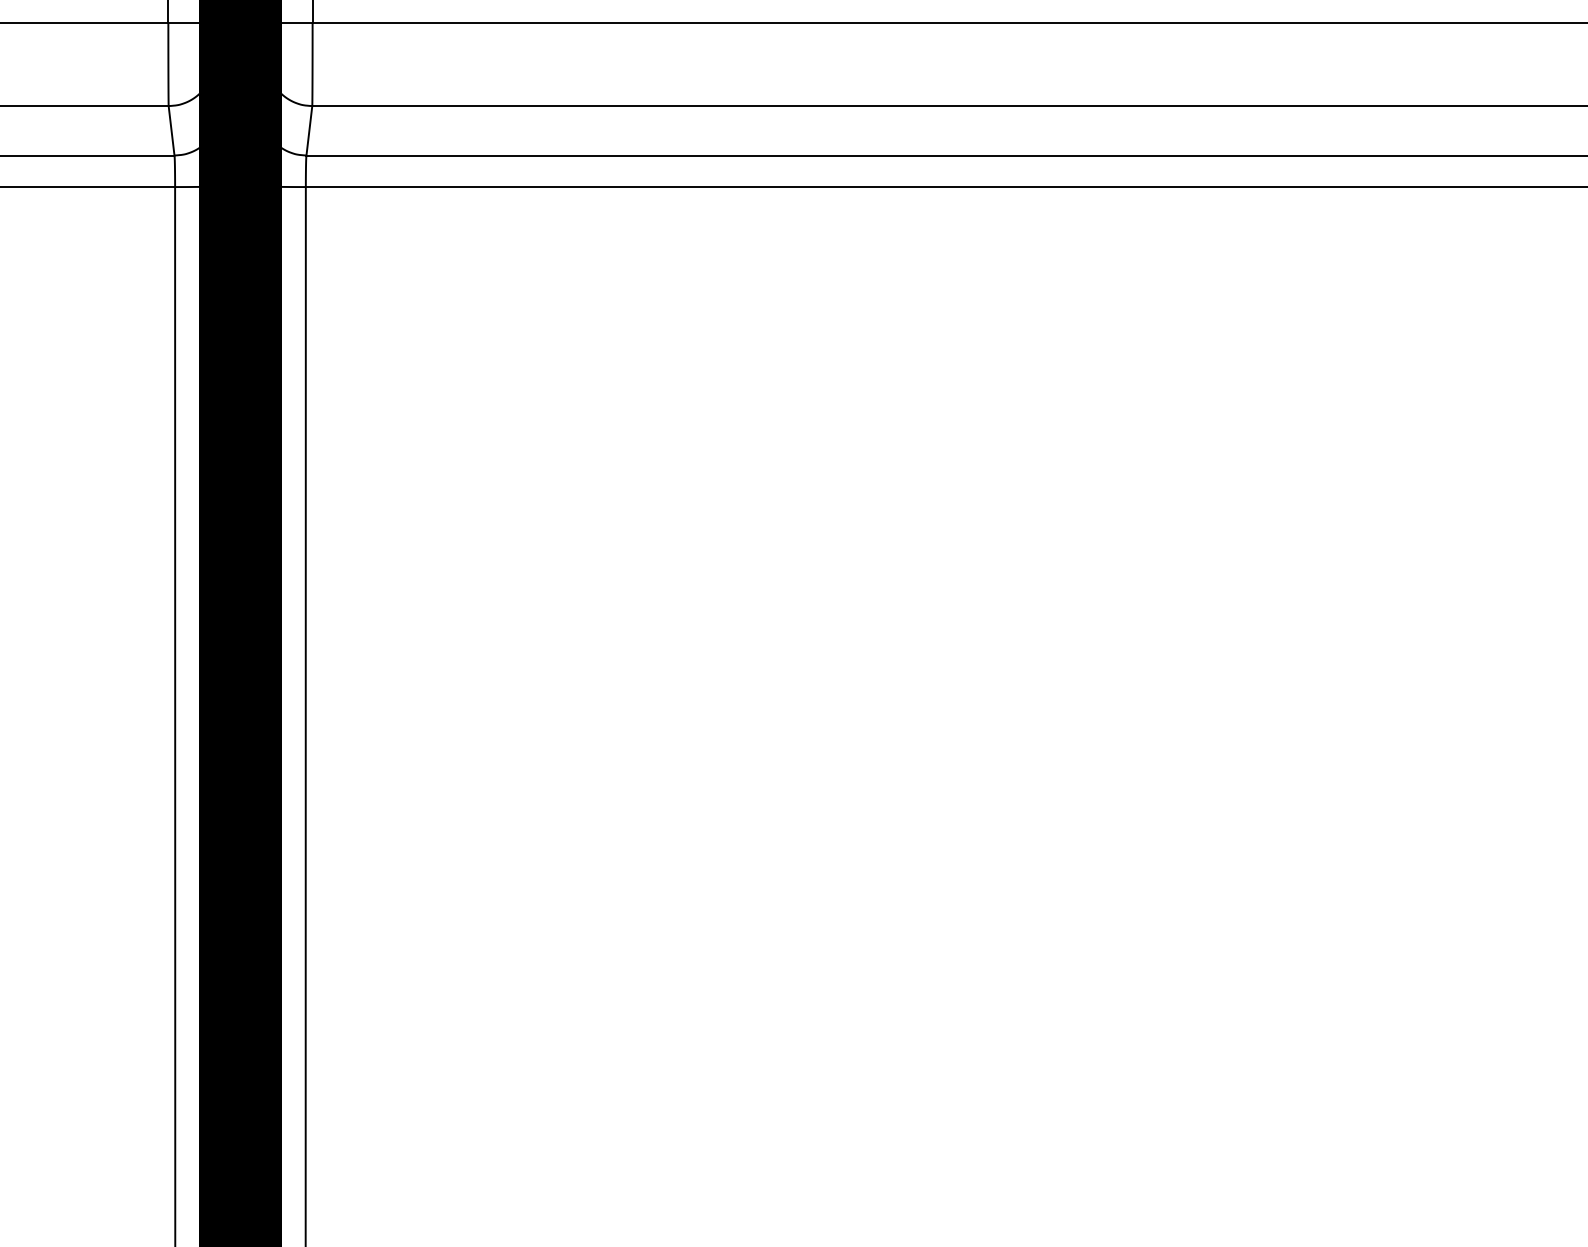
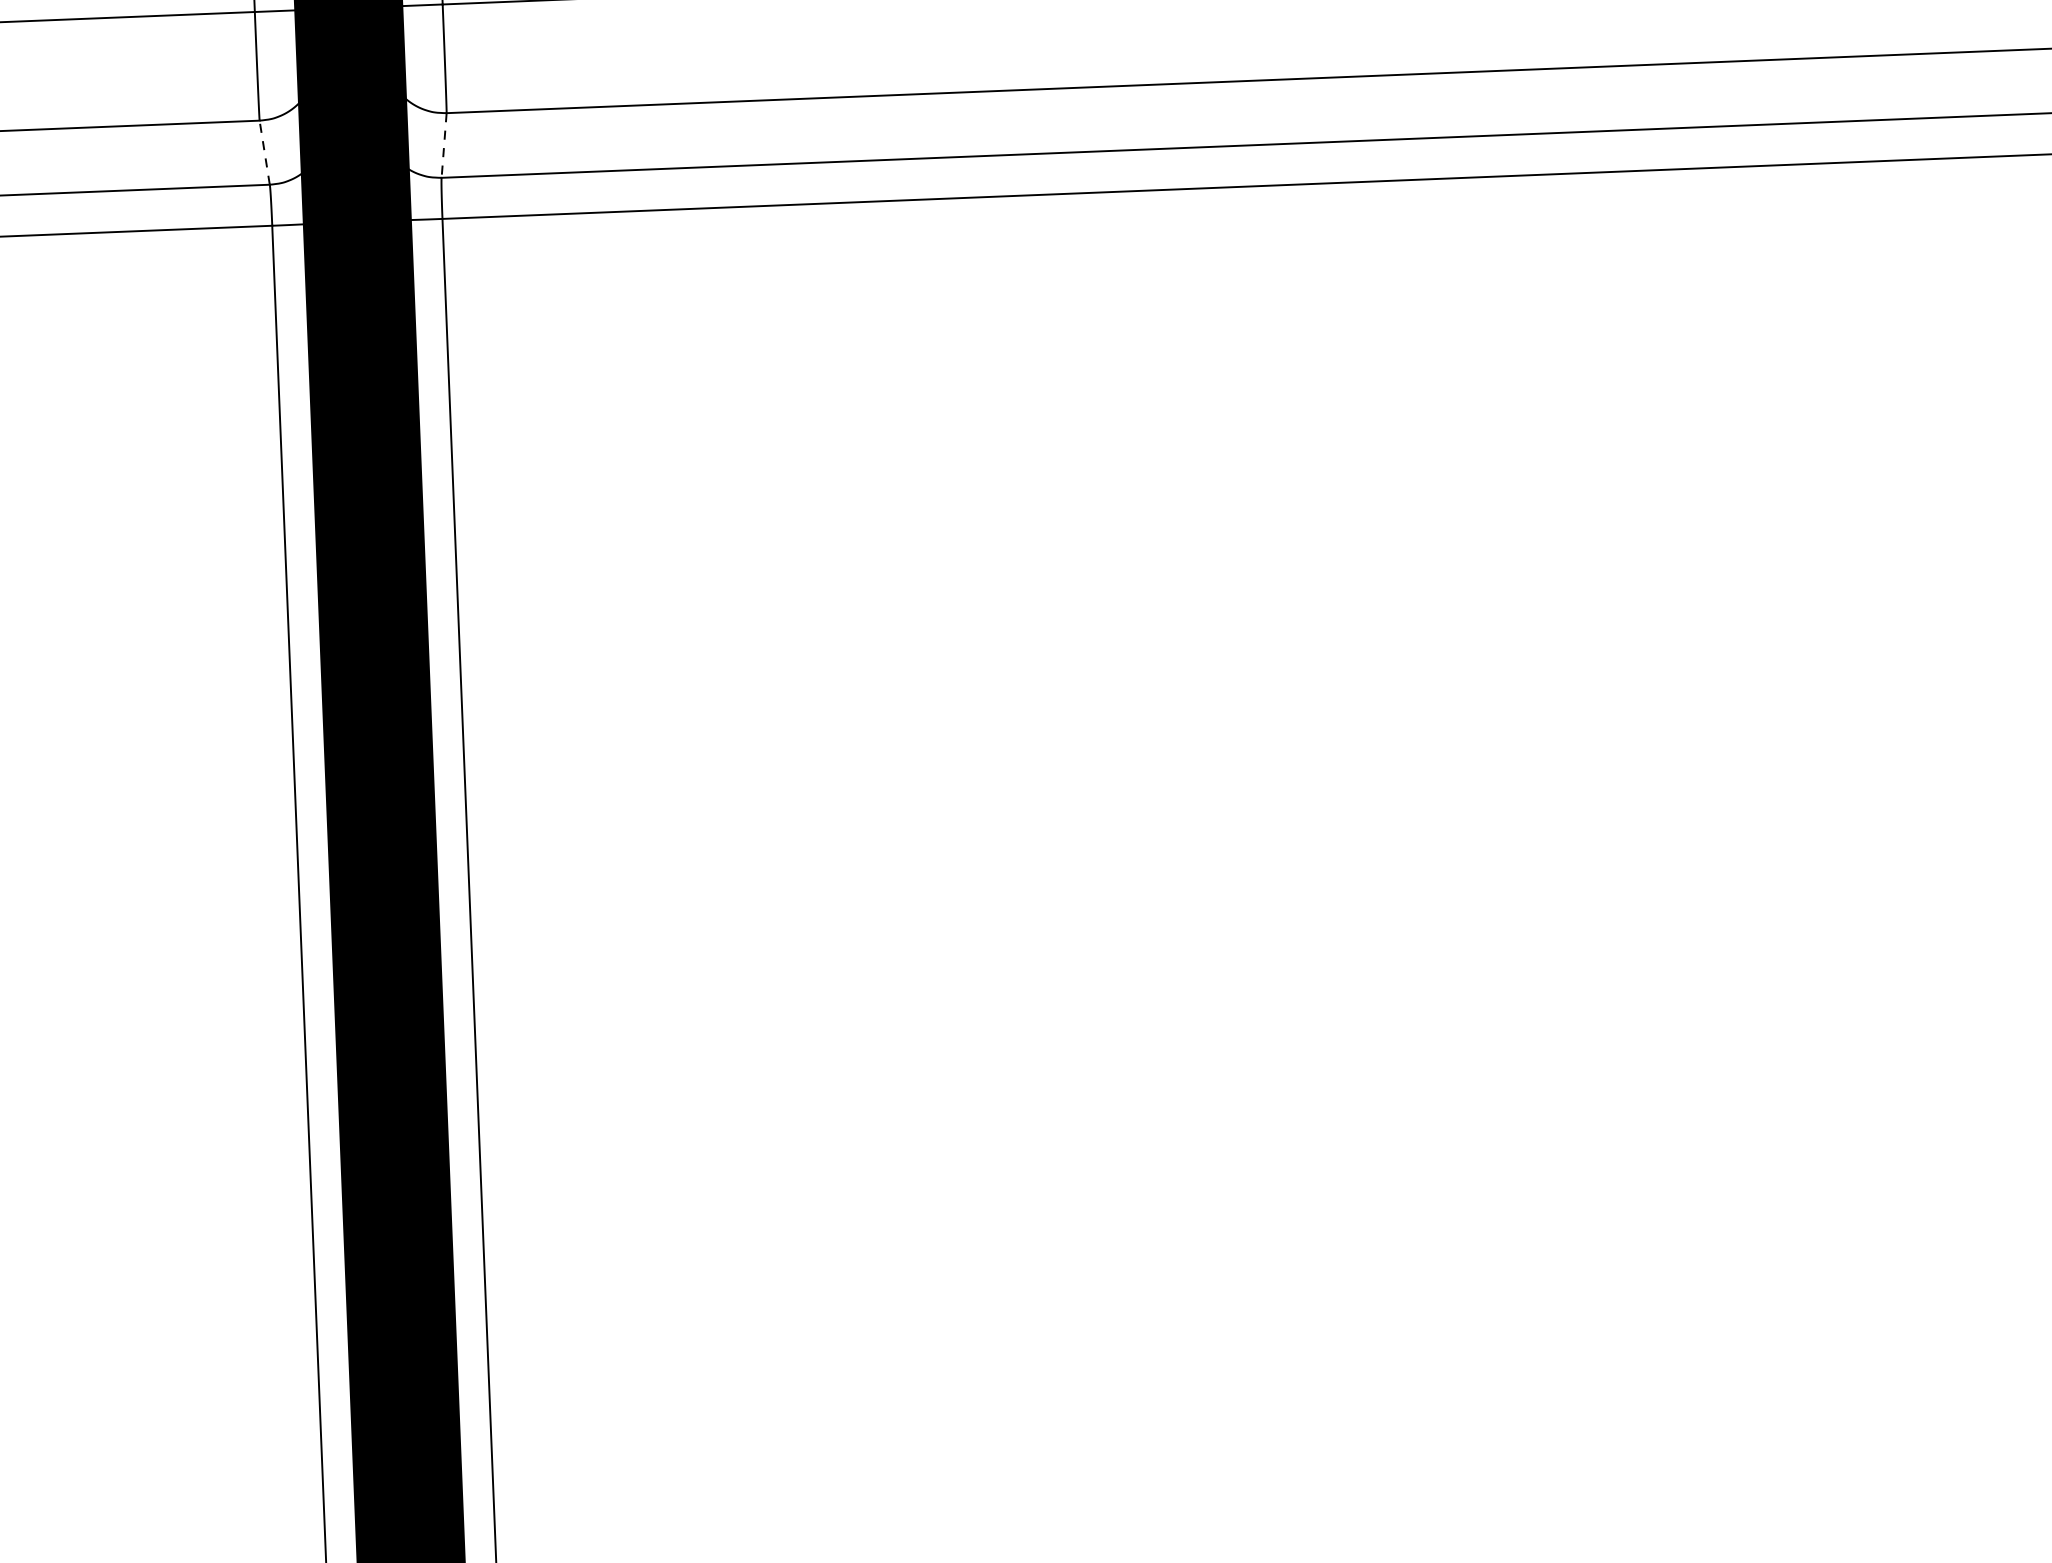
line: (171, 130) -> (264, 152), solid -> dashed
line: (309, 130) -> (444, 145), solid -> dashed

